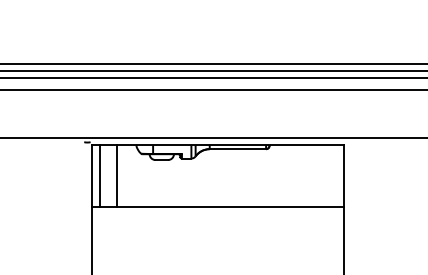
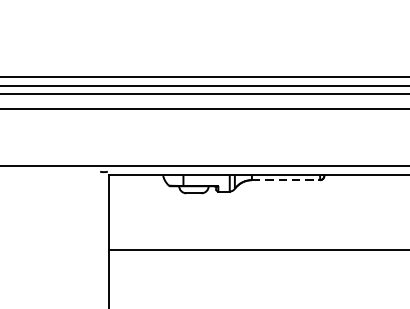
line: (238, 149) -> (286, 180), solid -> dashed
line: (99, 176) -> (118, 213), removed
line: (116, 176) -> (139, 213), removed

